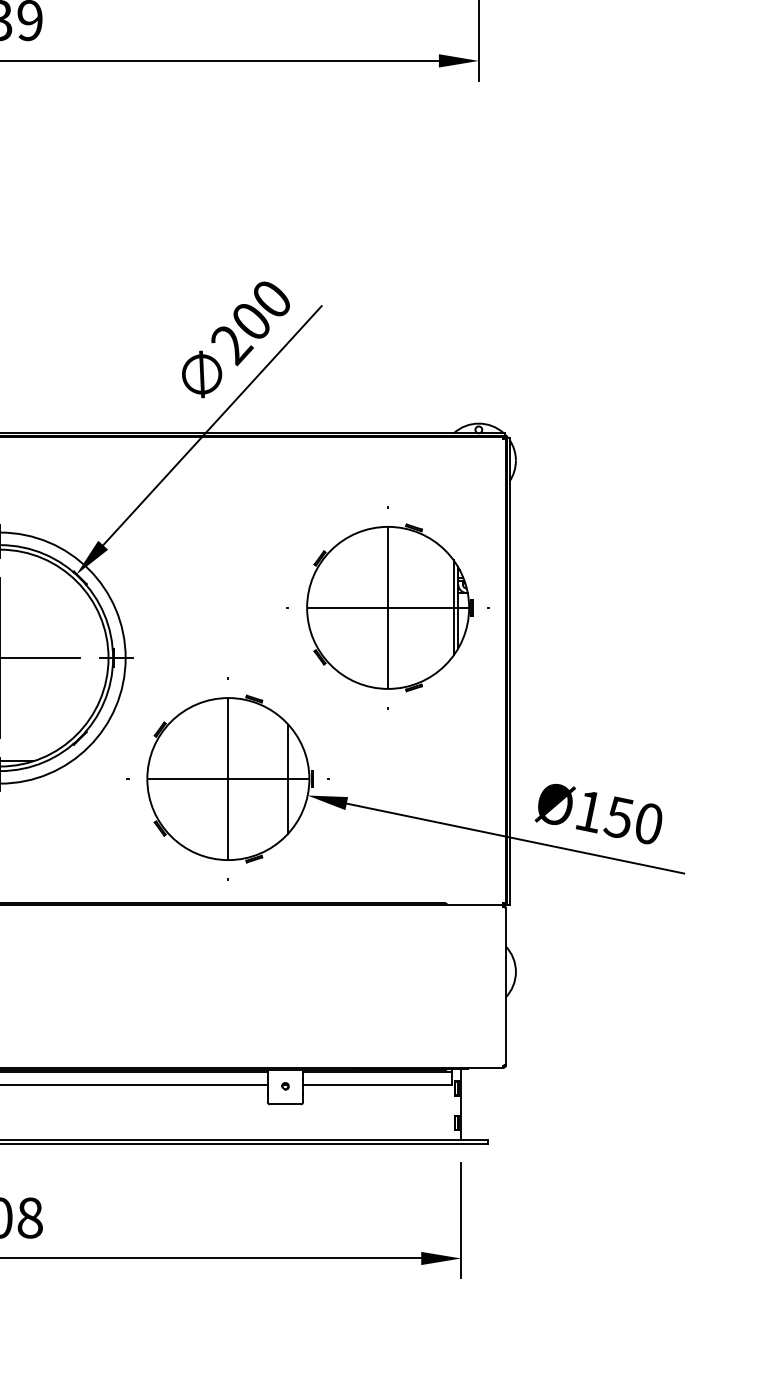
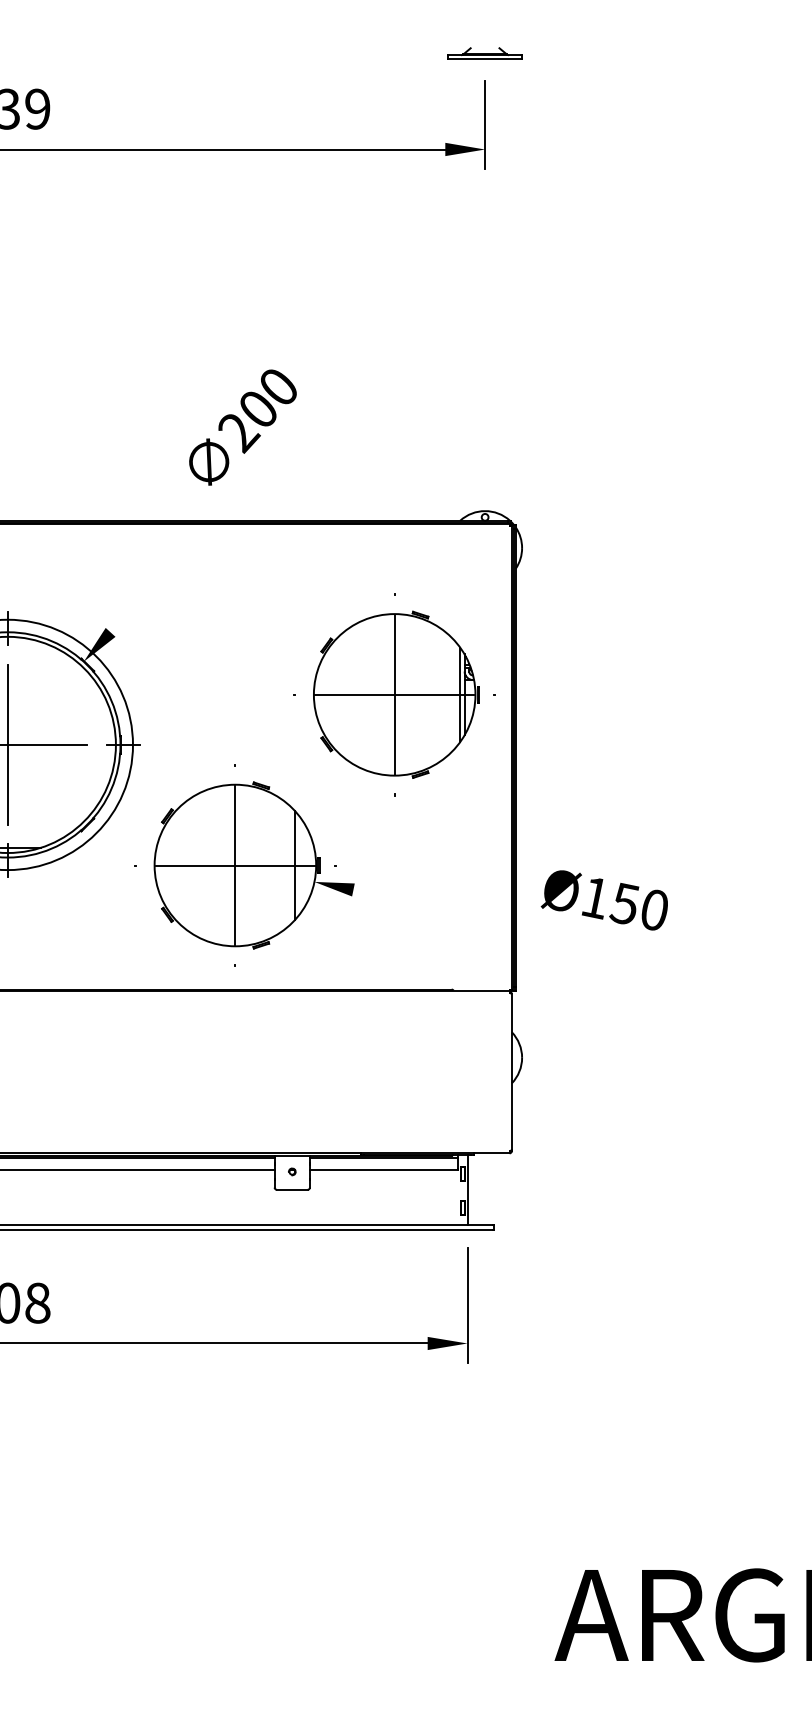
line: (212, 424) -> (219, 512), removed
line: (515, 838) -> (521, 924), removed

